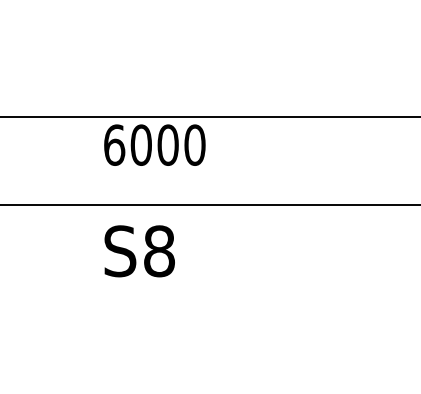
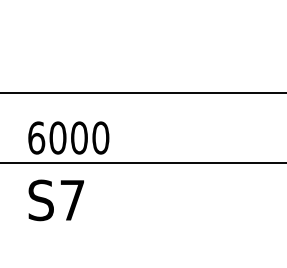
text: (154, 144) -> (68, 137), moved
text: (159, 251) -> (72, 200), S8 -> S7

